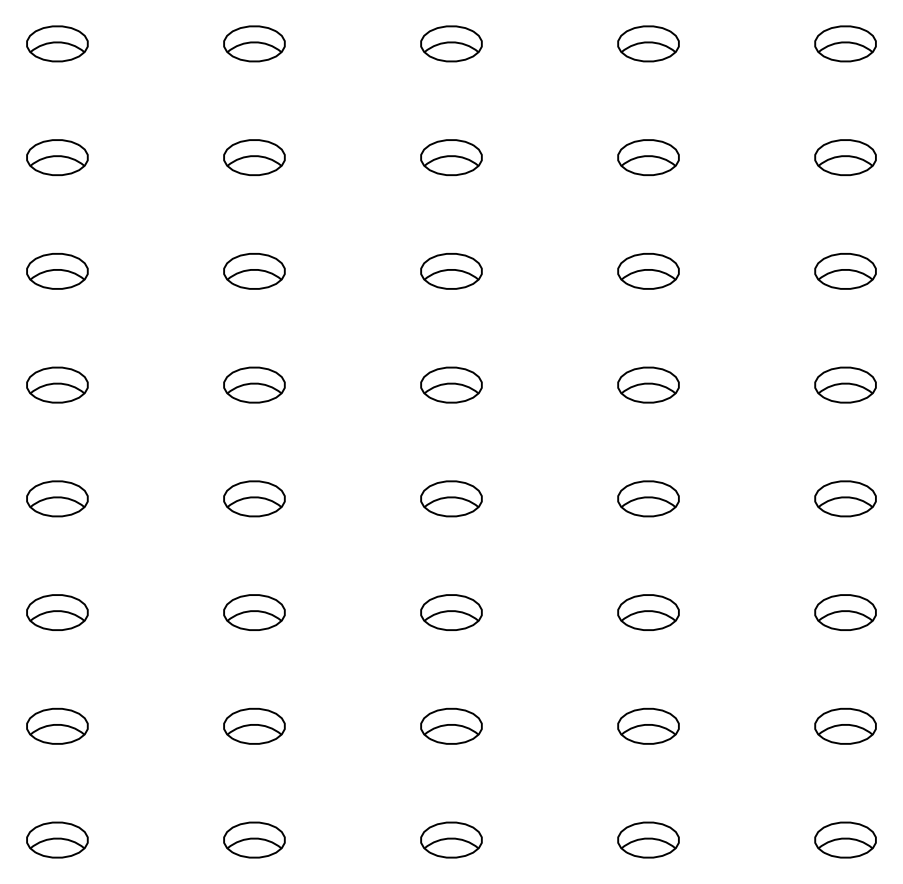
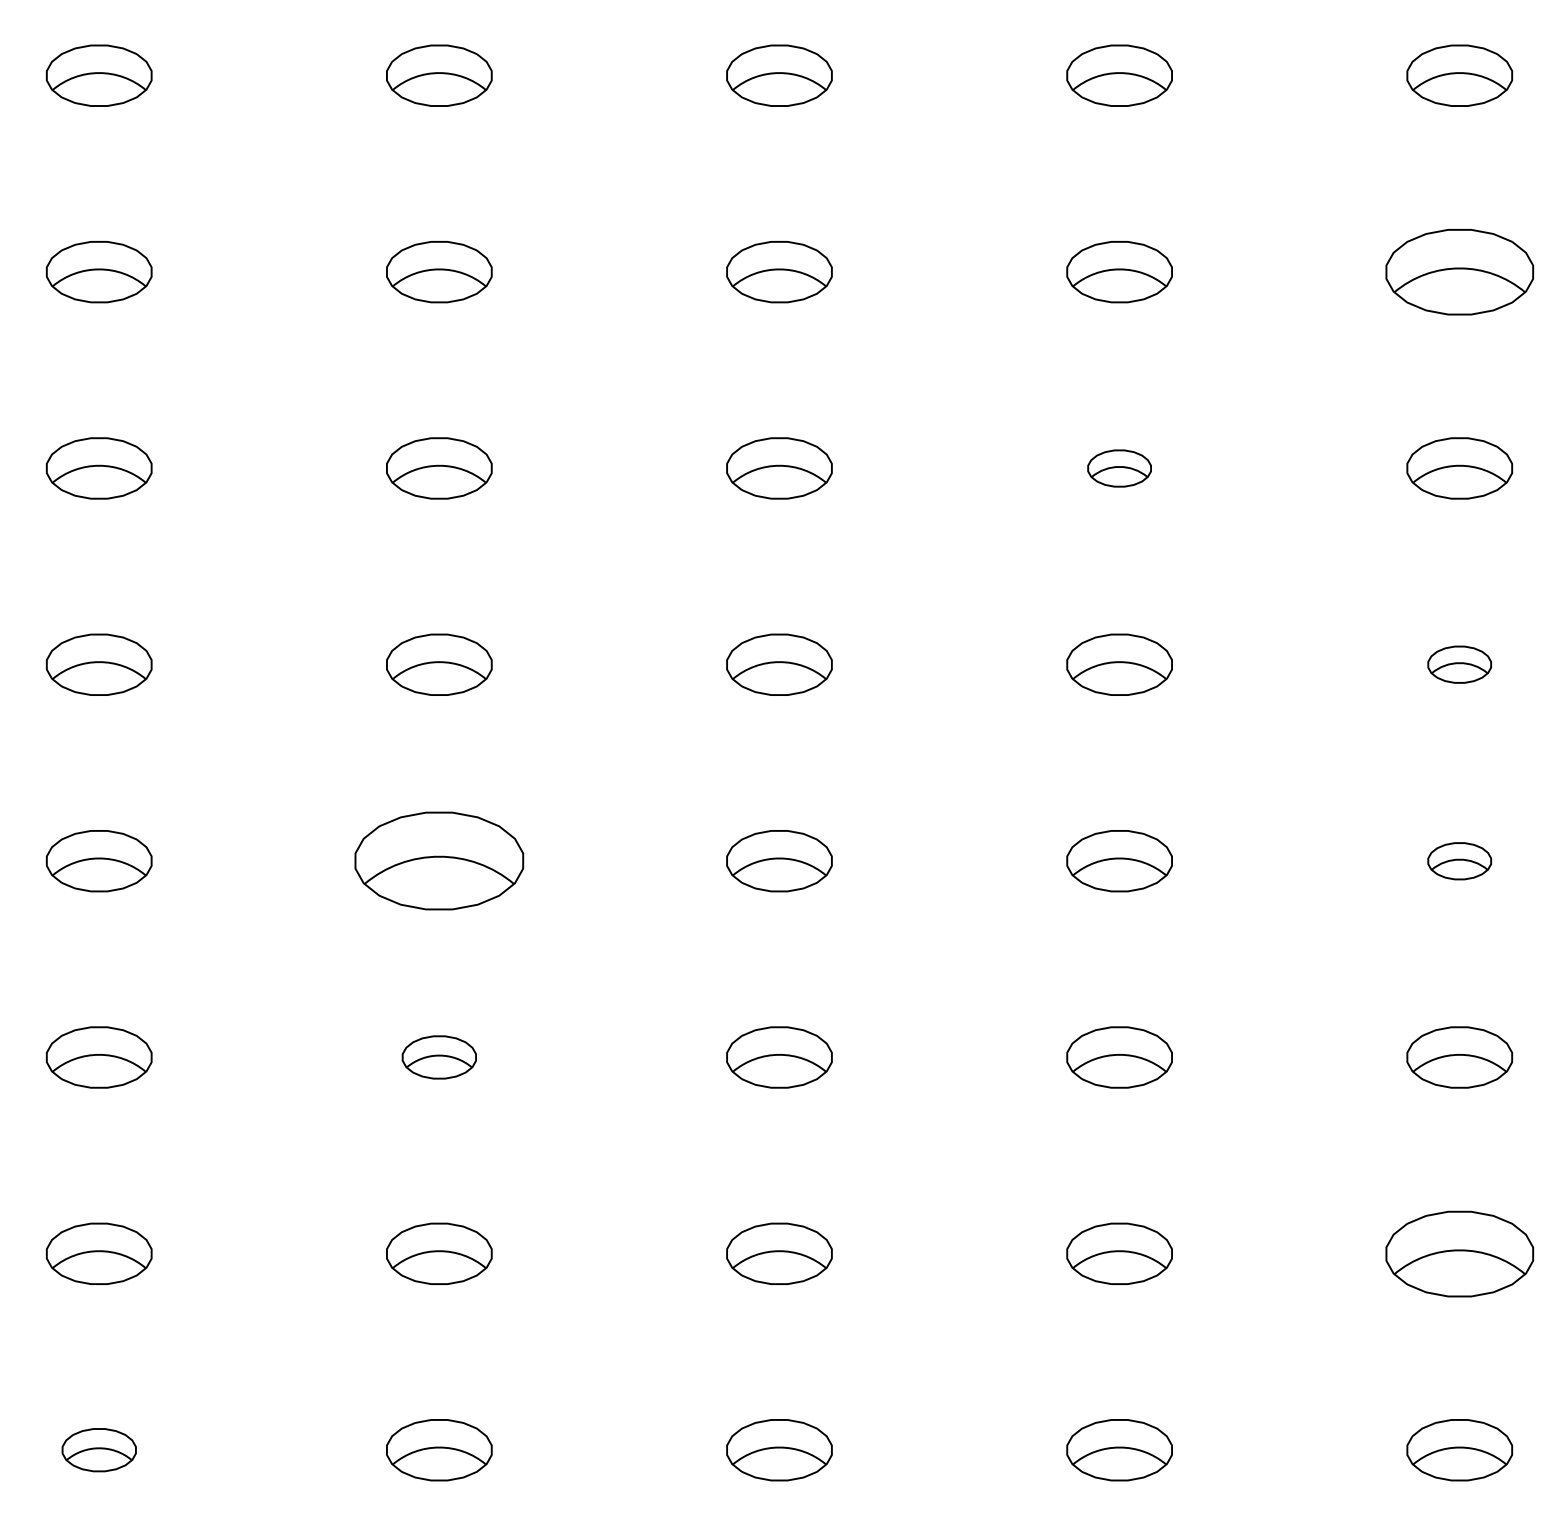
part: (845, 157) -> (1459, 271), size x1.4
part: (648, 271) -> (1119, 468), size x0.6
part: (845, 384) -> (1459, 663), size x0.6
part: (254, 498) -> (439, 860), size x1.6
part: (845, 498) -> (1459, 860), size x0.6
part: (254, 612) -> (439, 1057), size x0.7
part: (845, 725) -> (1459, 1252), size x1.4
part: (57, 839) -> (99, 1449), size x0.7

